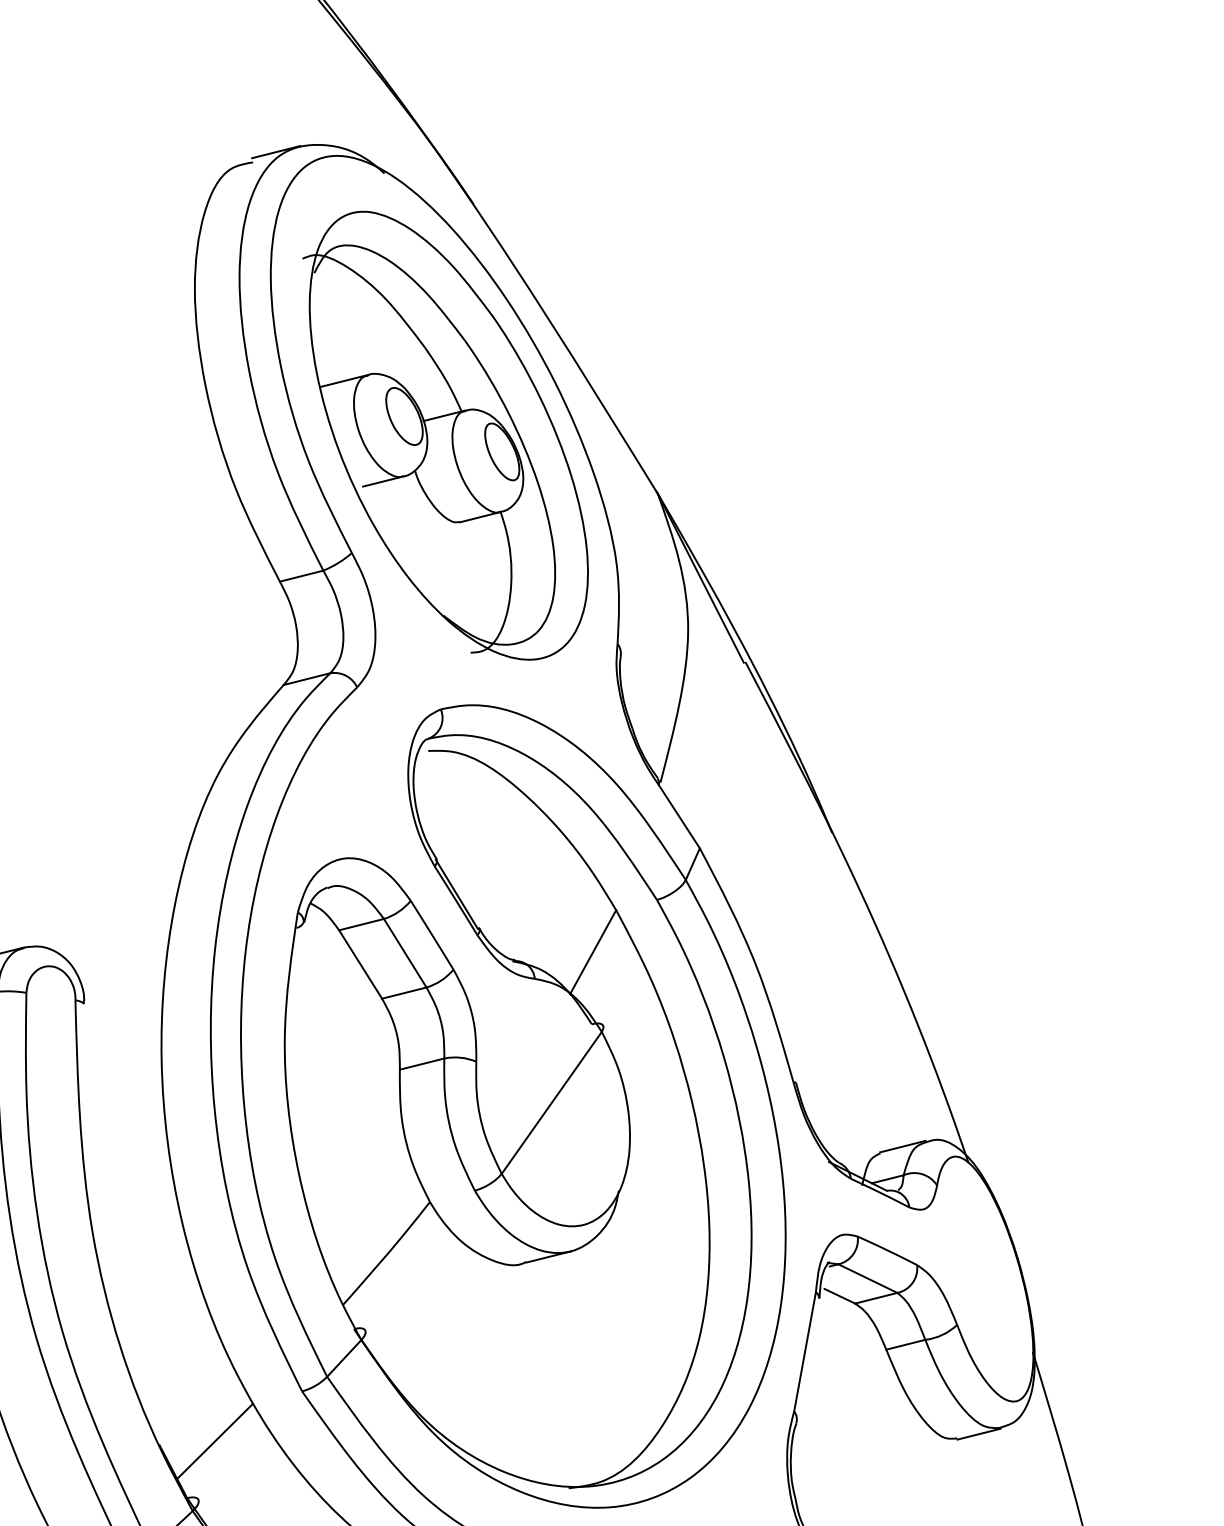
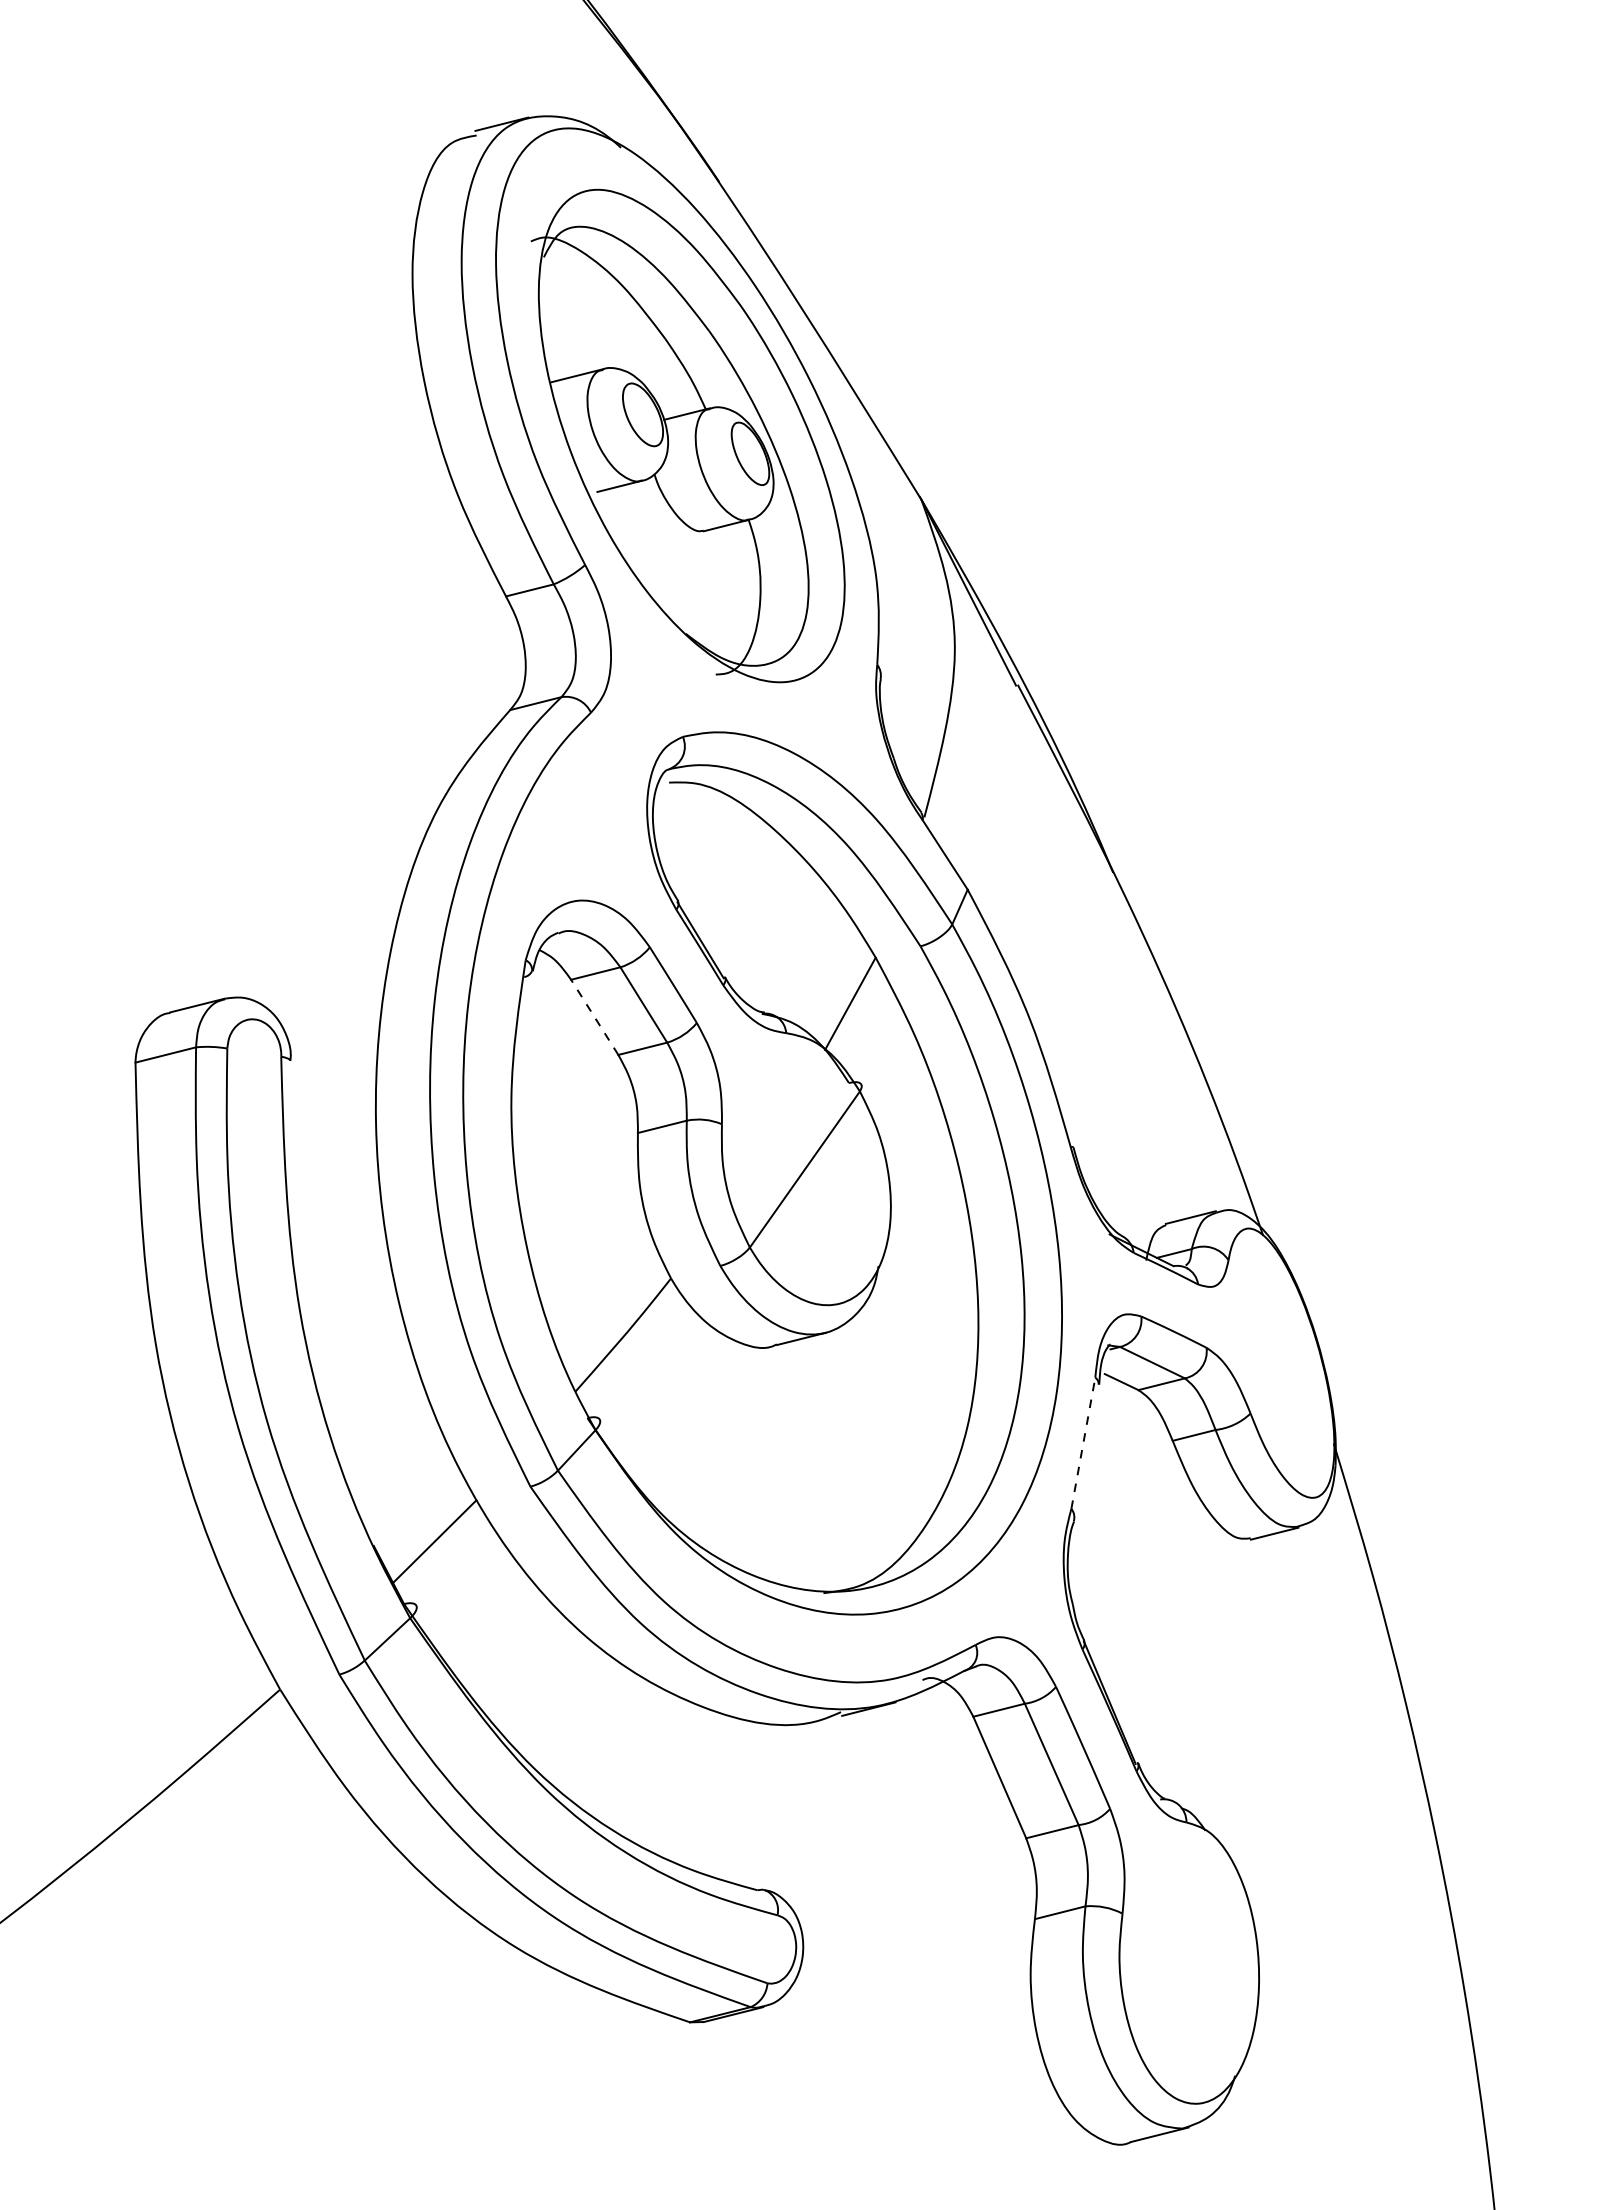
line: (360, 963) -> (594, 1016), solid -> dashed
line: (805, 1352) -> (1083, 1443), solid -> dashed

